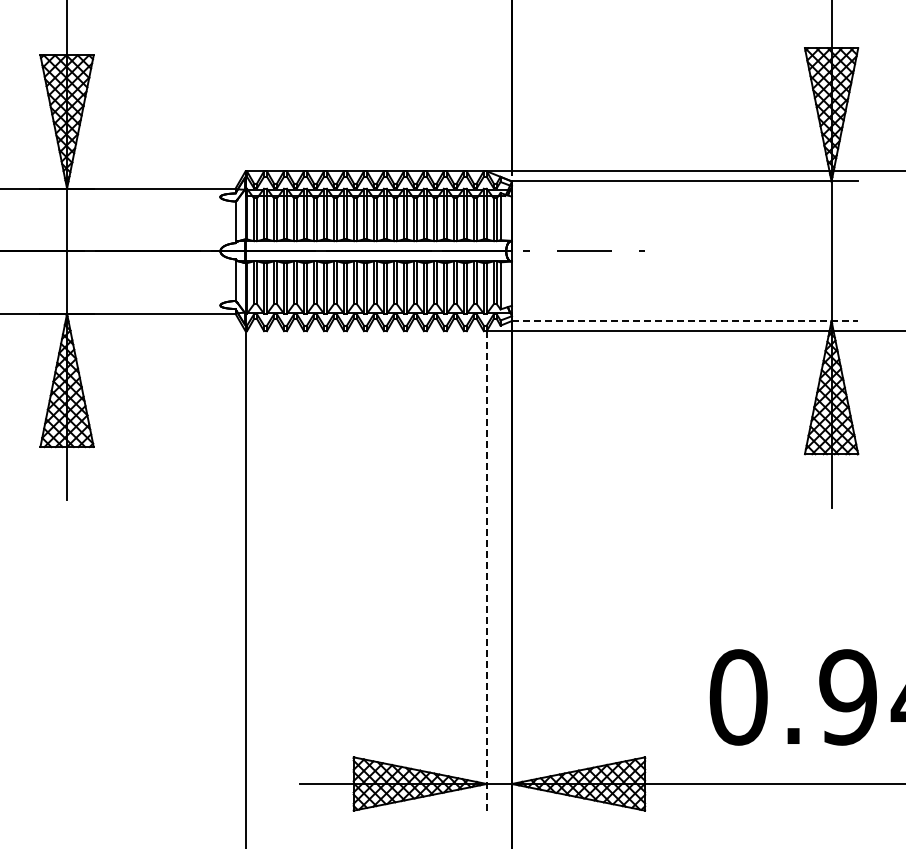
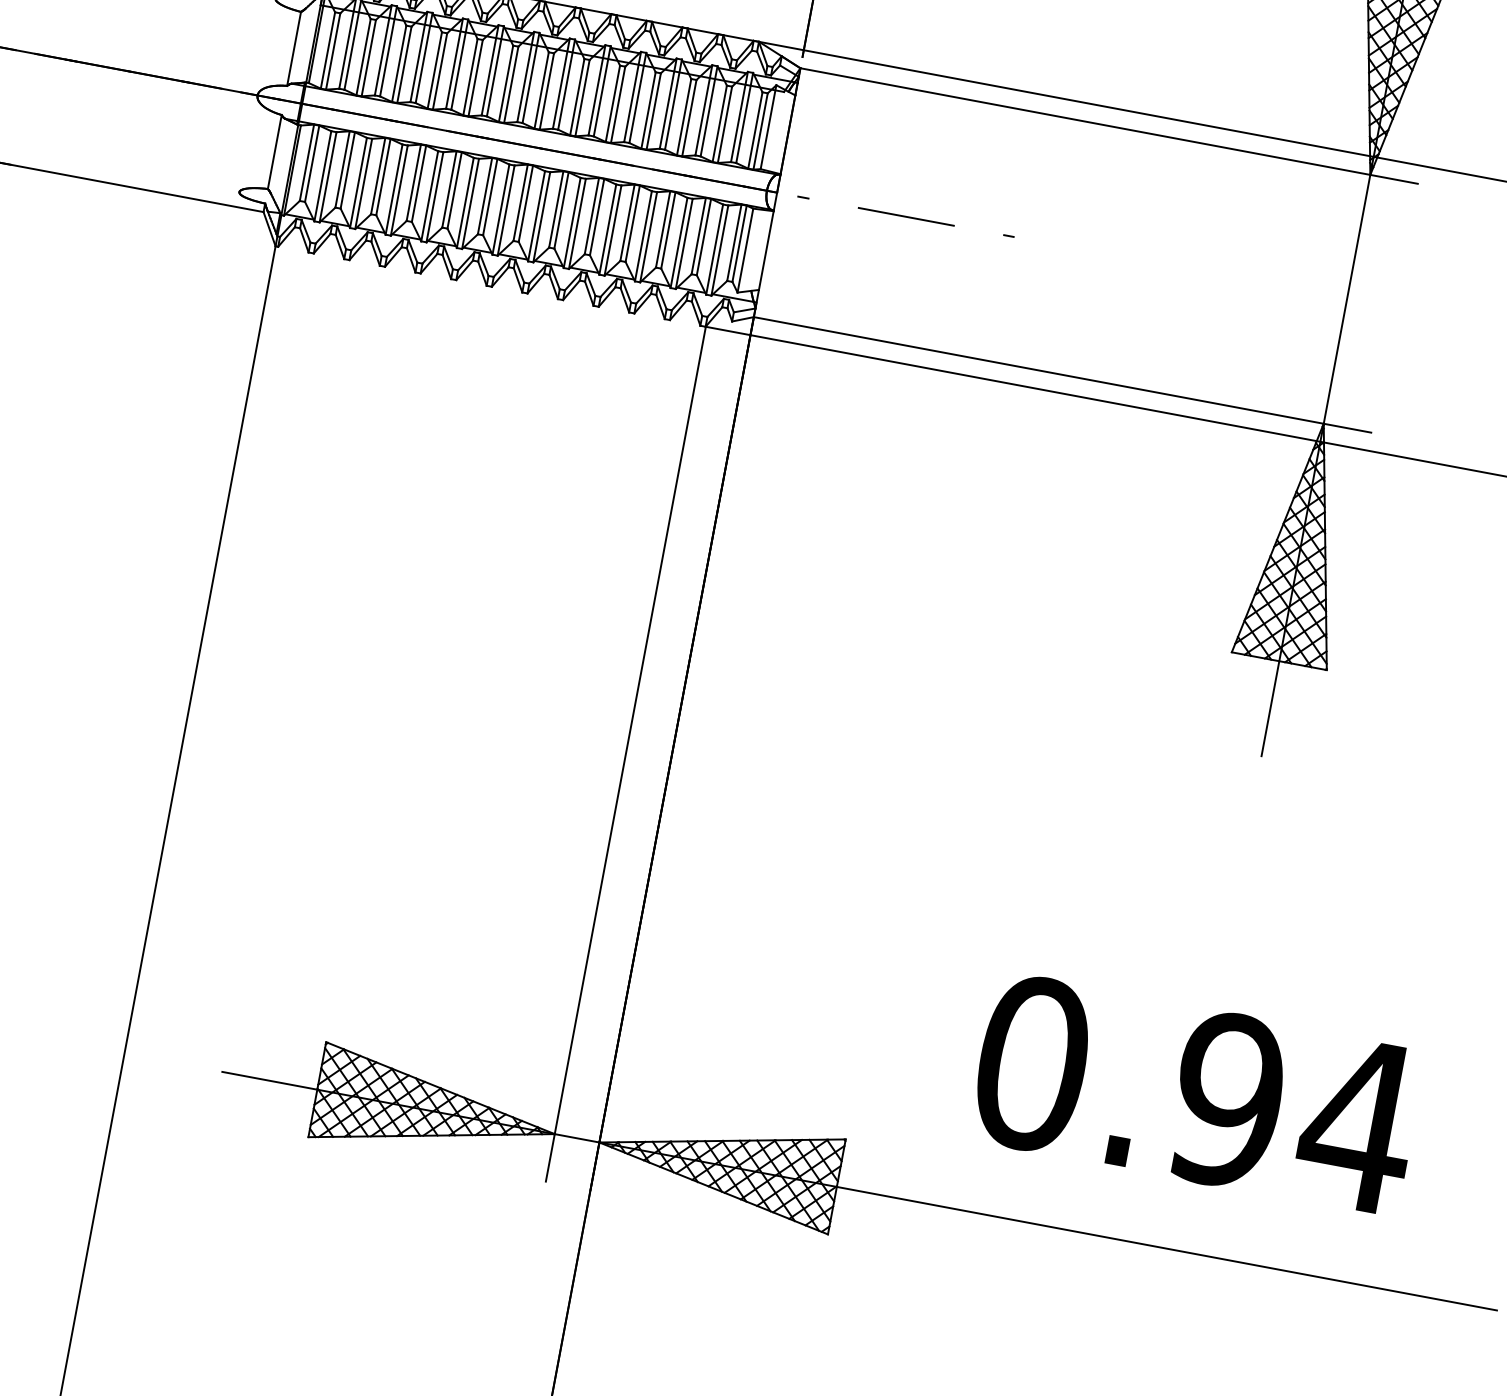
line: (685, 321) -> (1063, 375), dashed -> solid
line: (486, 570) -> (625, 753), dashed -> solid

